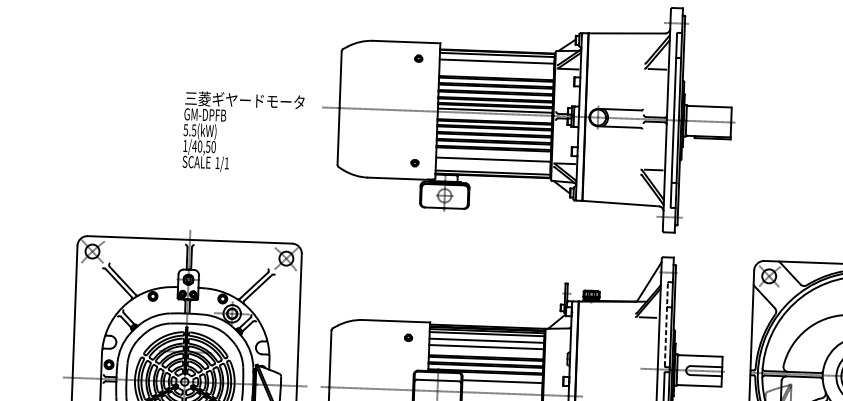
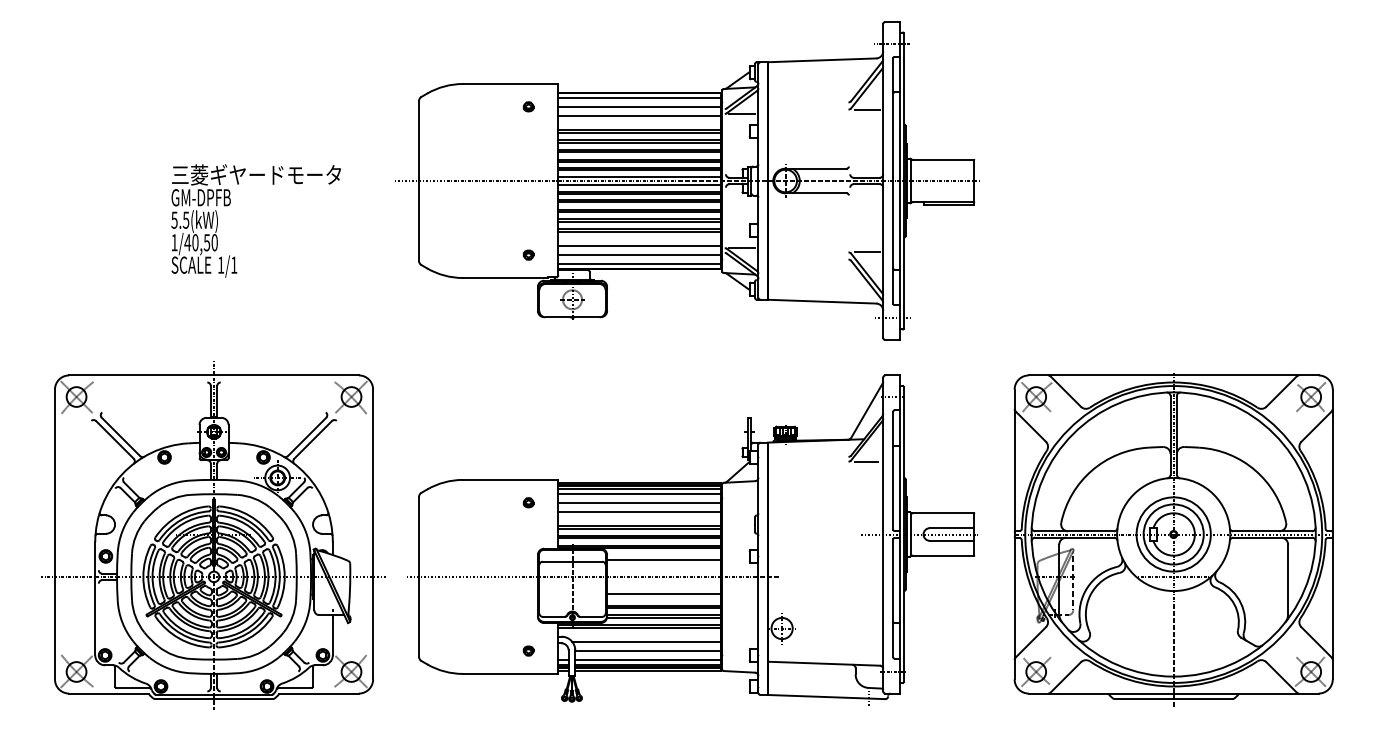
line: (496, 67) -> (639, 115), added
line: (494, 116) -> (639, 185), added
text: (242, 132) -> (255, 220), moved
line: (493, 166) -> (639, 255), added
line: (666, 324) -> (893, 470), dashed -> solid

